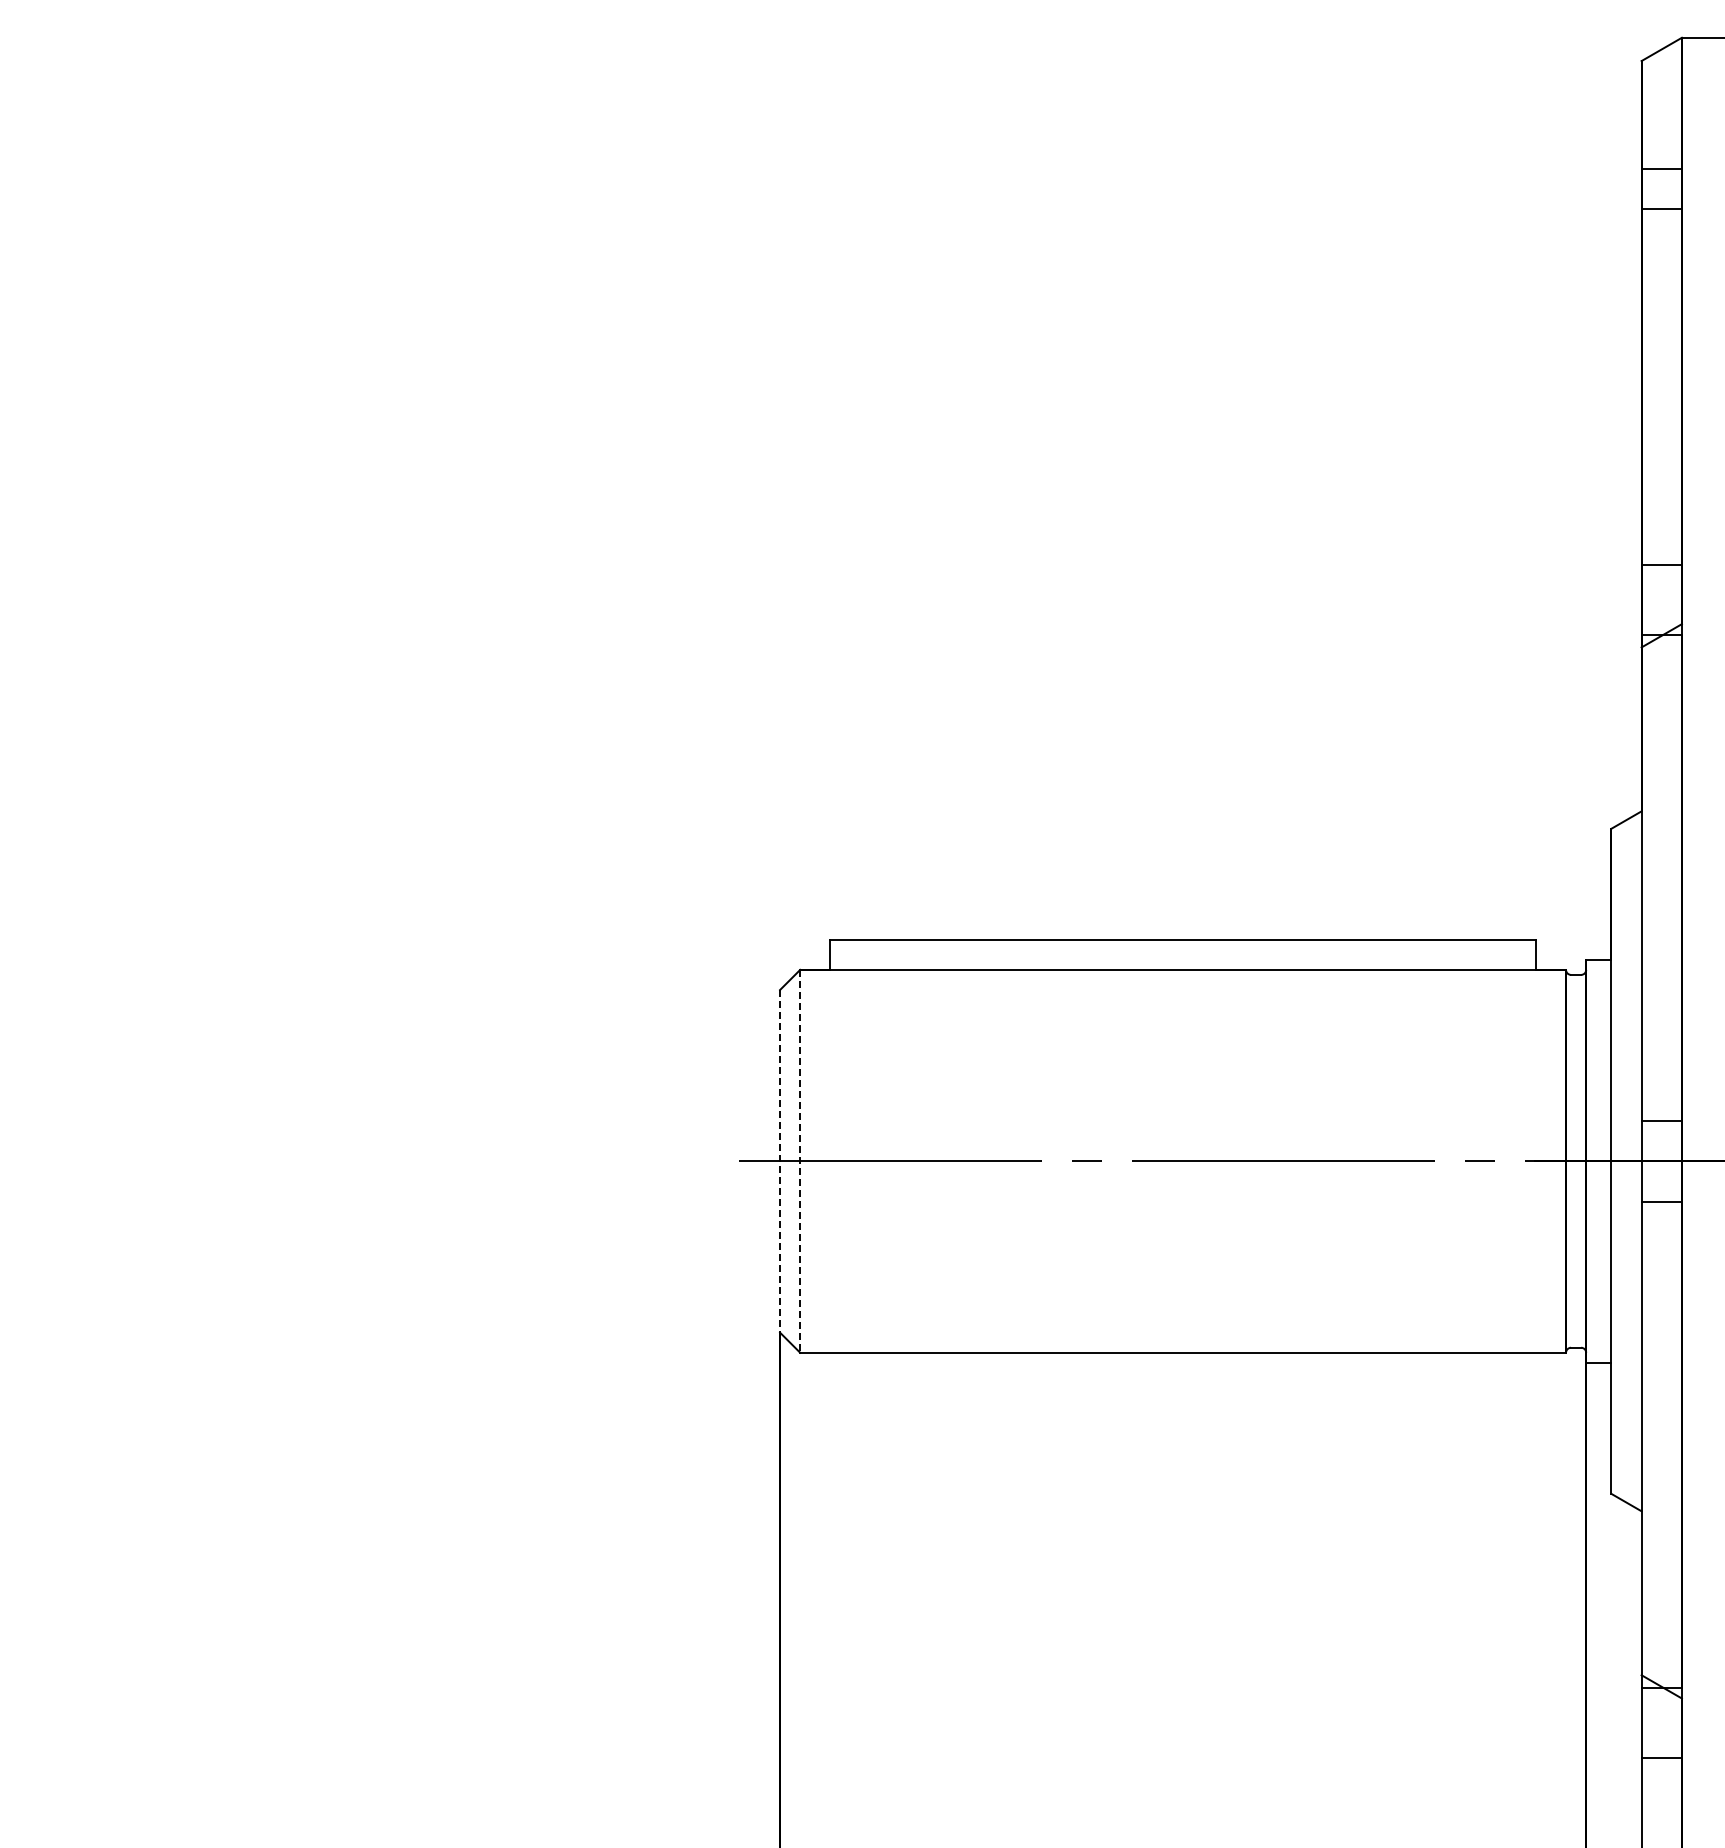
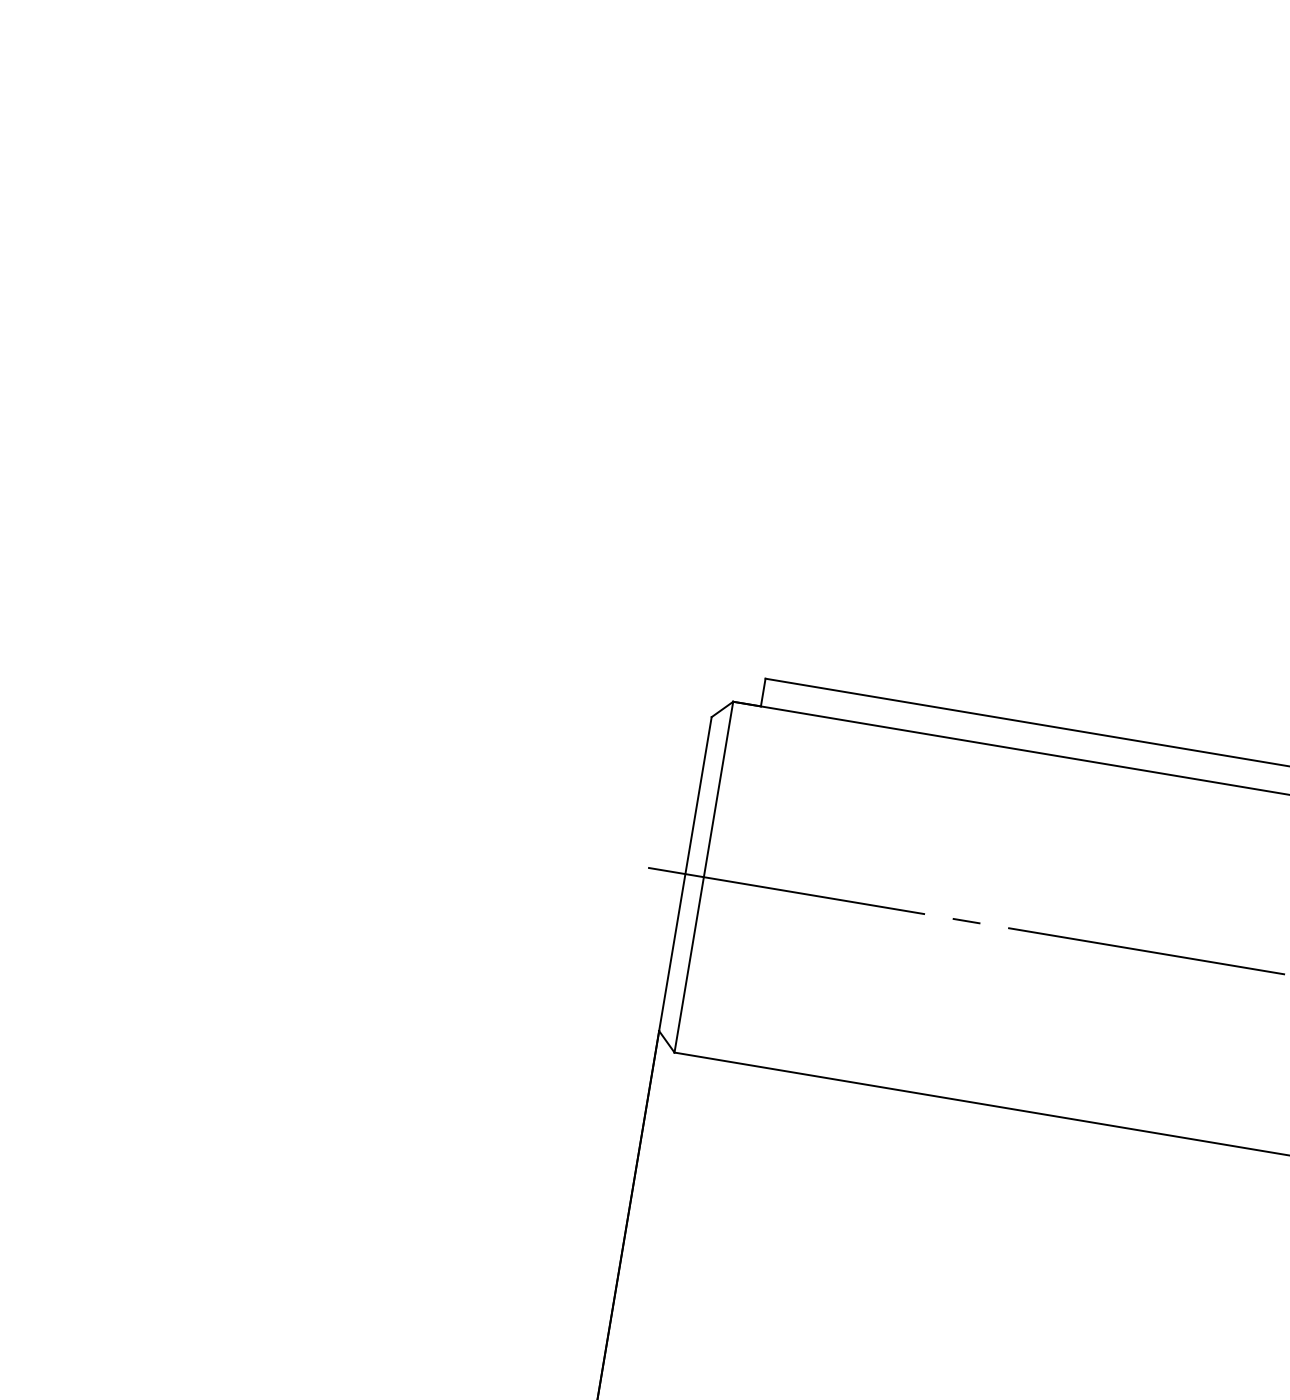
line: (780, 1161) -> (685, 874), dashed -> solid
line: (800, 1161) -> (704, 877), dashed -> solid

